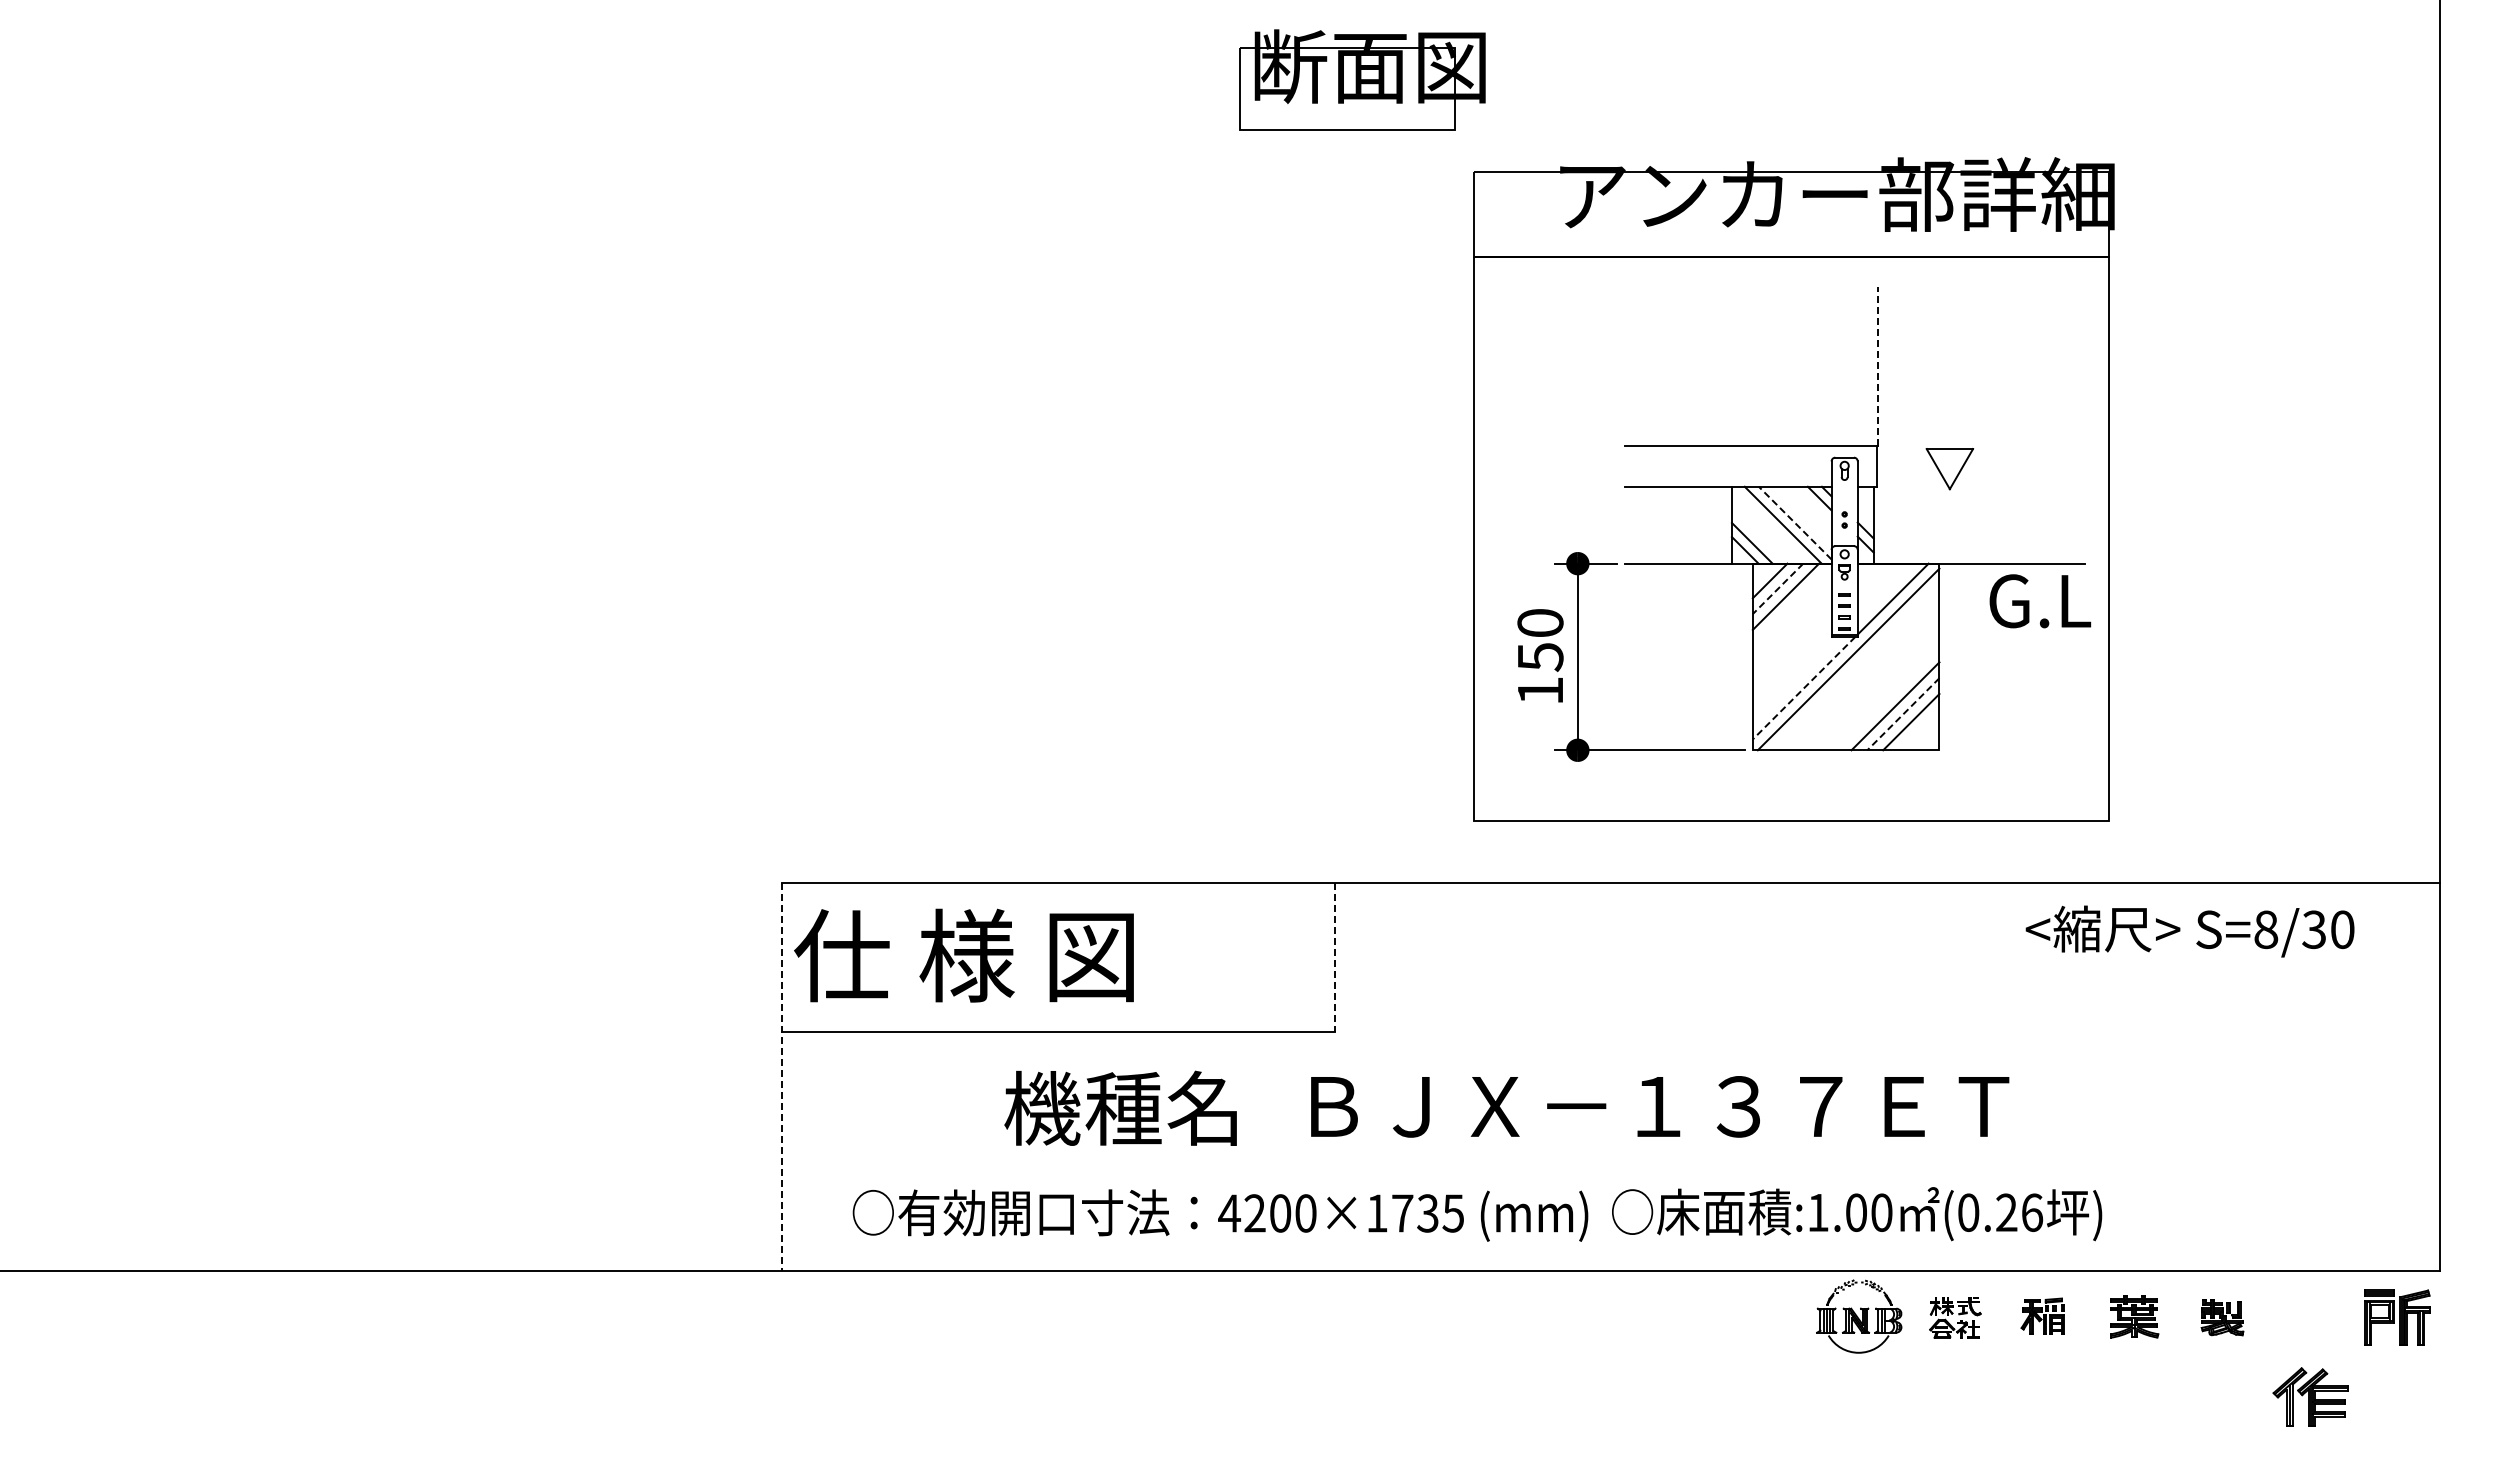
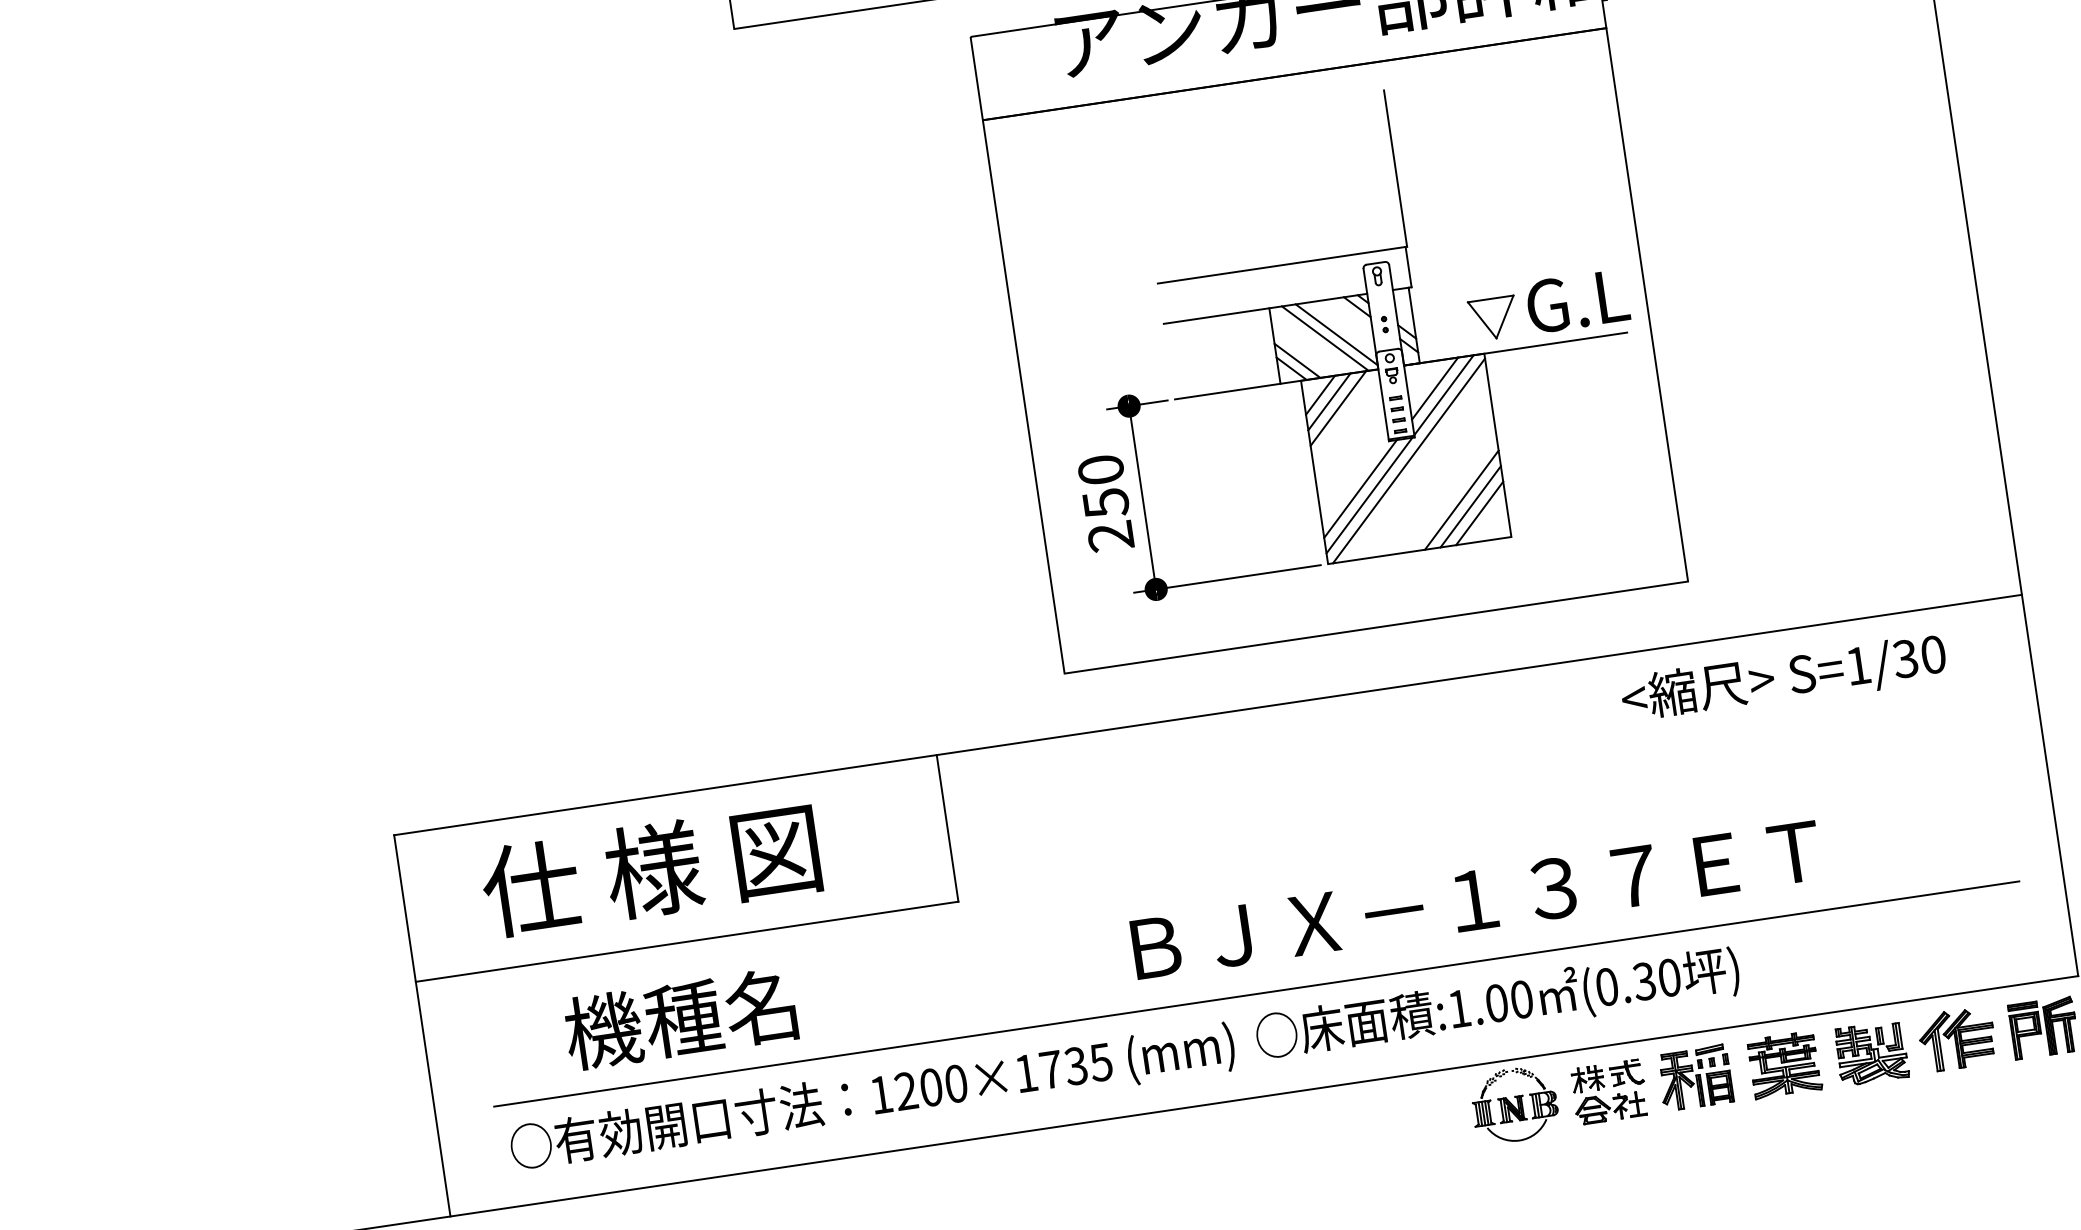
line: (1878, 366) -> (1395, 168), dashed -> solid
part: (1949, 469) -> (1493, 319), moved
line: (1794, 522) -> (1335, 334), dashed -> solid
line: (1778, 588) -> (1329, 401), dashed -> solid
line: (1884, 590) -> (1434, 388), added
text: (2040, 601) -> (1578, 301), moved
line: (1795, 679) -> (1359, 488), added
line: (1804, 688) -> (1369, 495), dashed -> solid
text: (1539, 691) -> (1109, 537), 150 -> 250
line: (1903, 714) -> (1470, 507), dashed -> solid
text: (2266, 929) -> (1858, 665), S=8/30 -> S=1/30
text: (963, 955) -> (650, 870), moved
line: (1334, 957) -> (947, 828), dashed -> solid
line: (782, 1077) -> (422, 1026), dashed -> solid
text: (1660, 1106) -> (1476, 899), moved
text: (1120, 1107) -> (680, 1018), moved
line: (1618, 1168) -> (1256, 994), added
text: (2019, 1212) -> (1657, 979), (0.26 -> (0.30
text: (1229, 1213) -> (881, 1094), 4200×1735 -> 1200×1735
part: (2042, 1315) -> (1694, 1077), size x1.67
part: (2134, 1316) -> (1785, 1064), size x1.43
part: (2222, 1317) -> (1871, 1053), size x1.67
part: (1955, 1318) -> (1609, 1092), size x1.43
part: (2310, 1396) -> (1956, 1038), moved

